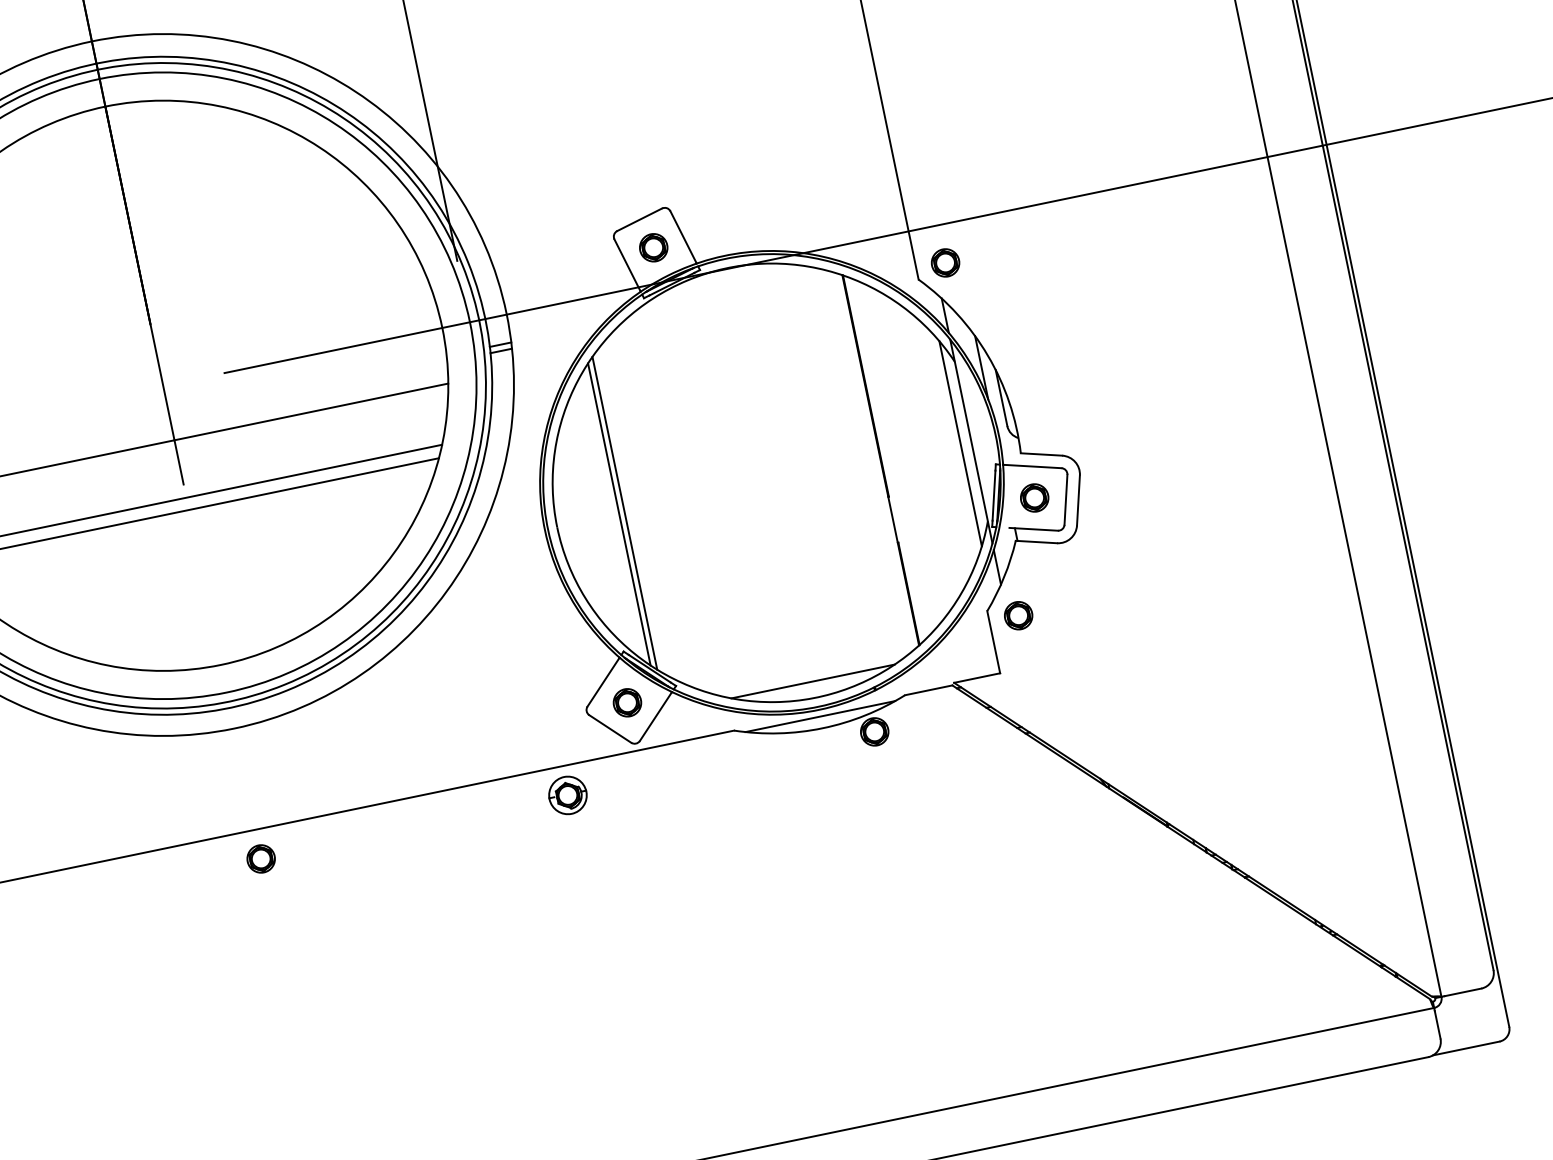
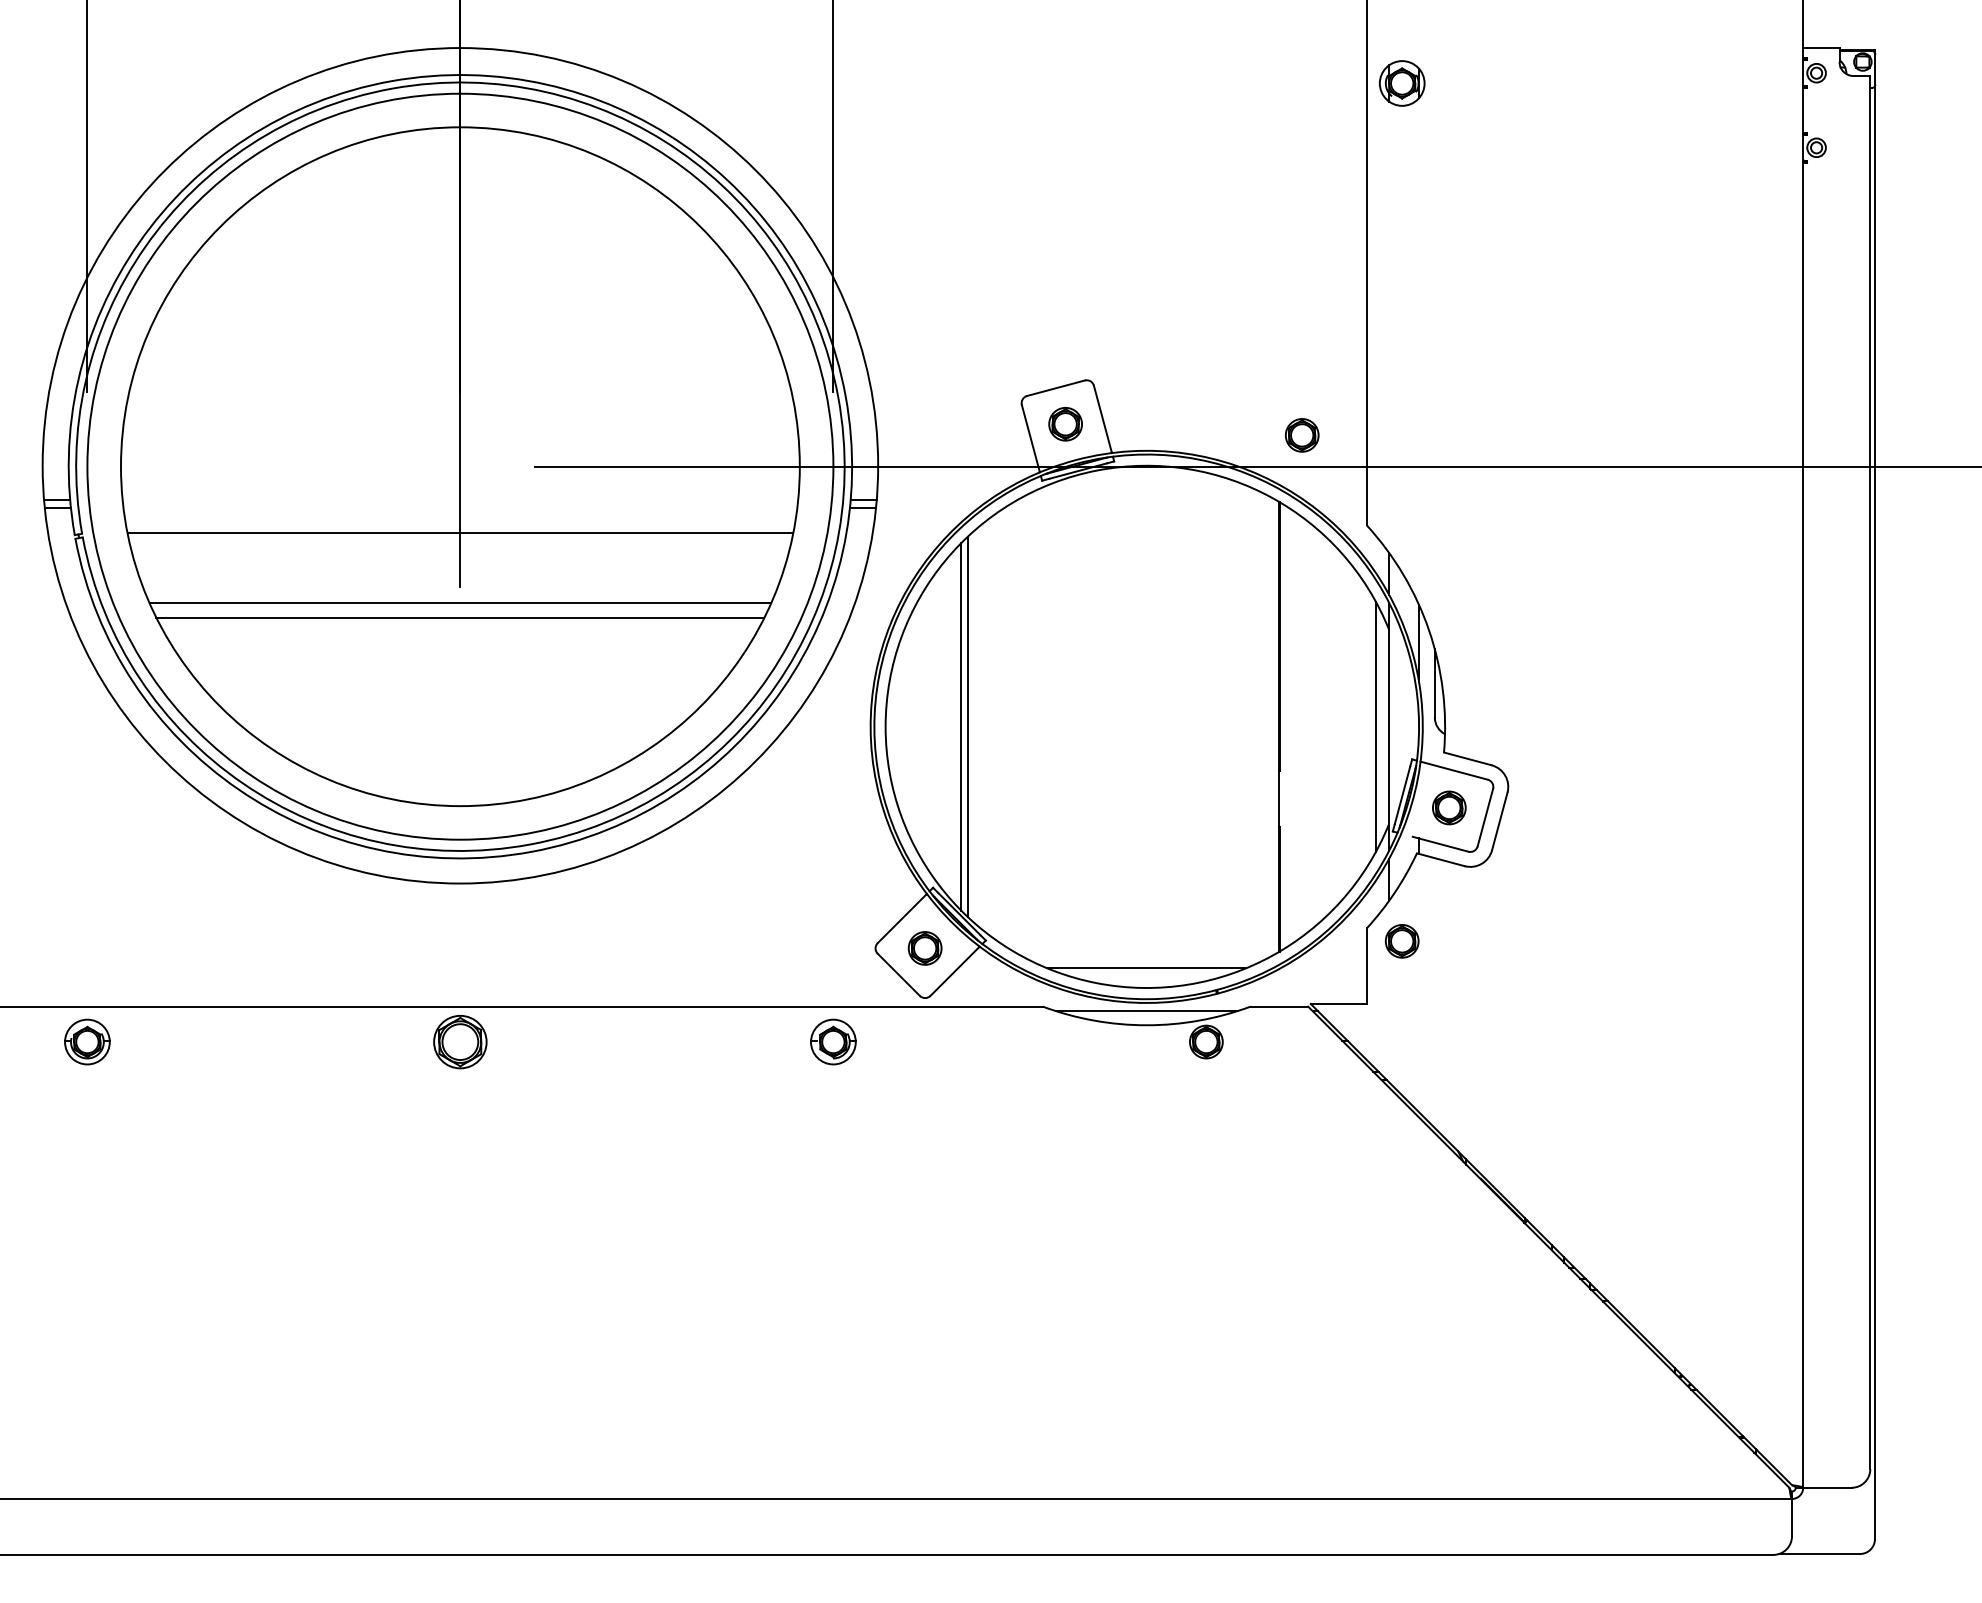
part: (944, 263) -> (1301, 435), moved
part: (261, 858) -> (460, 1041), size x1.6

